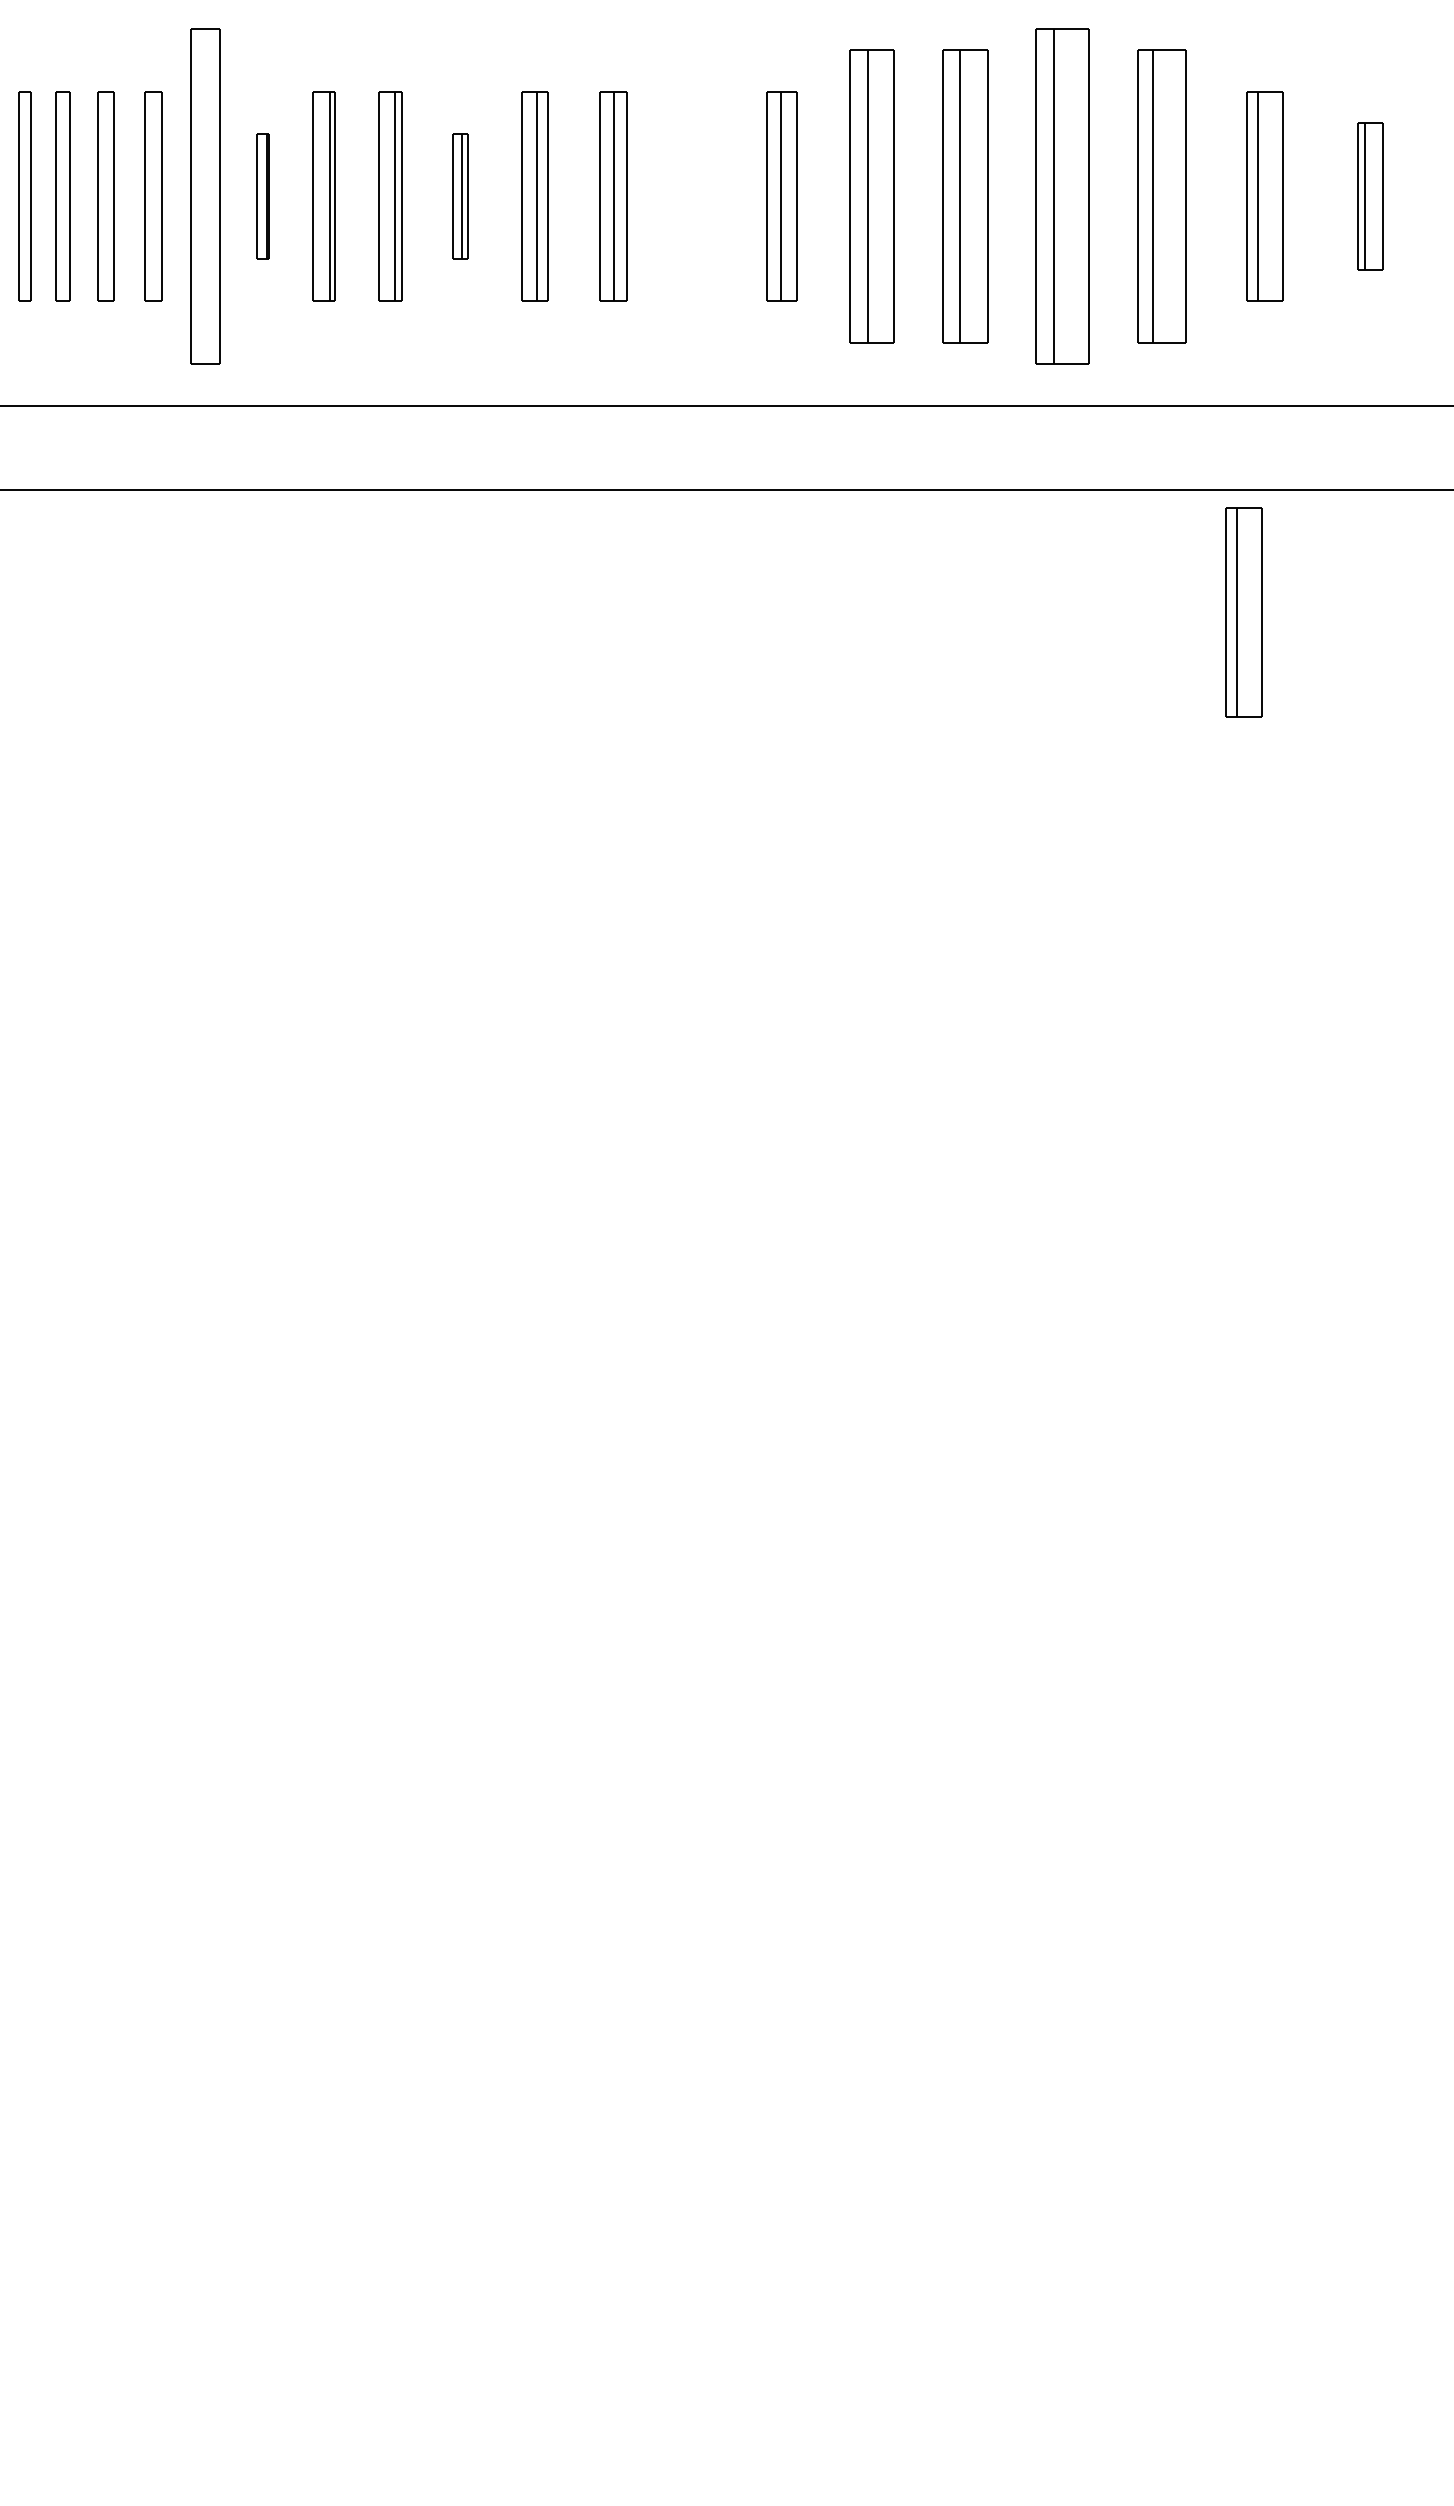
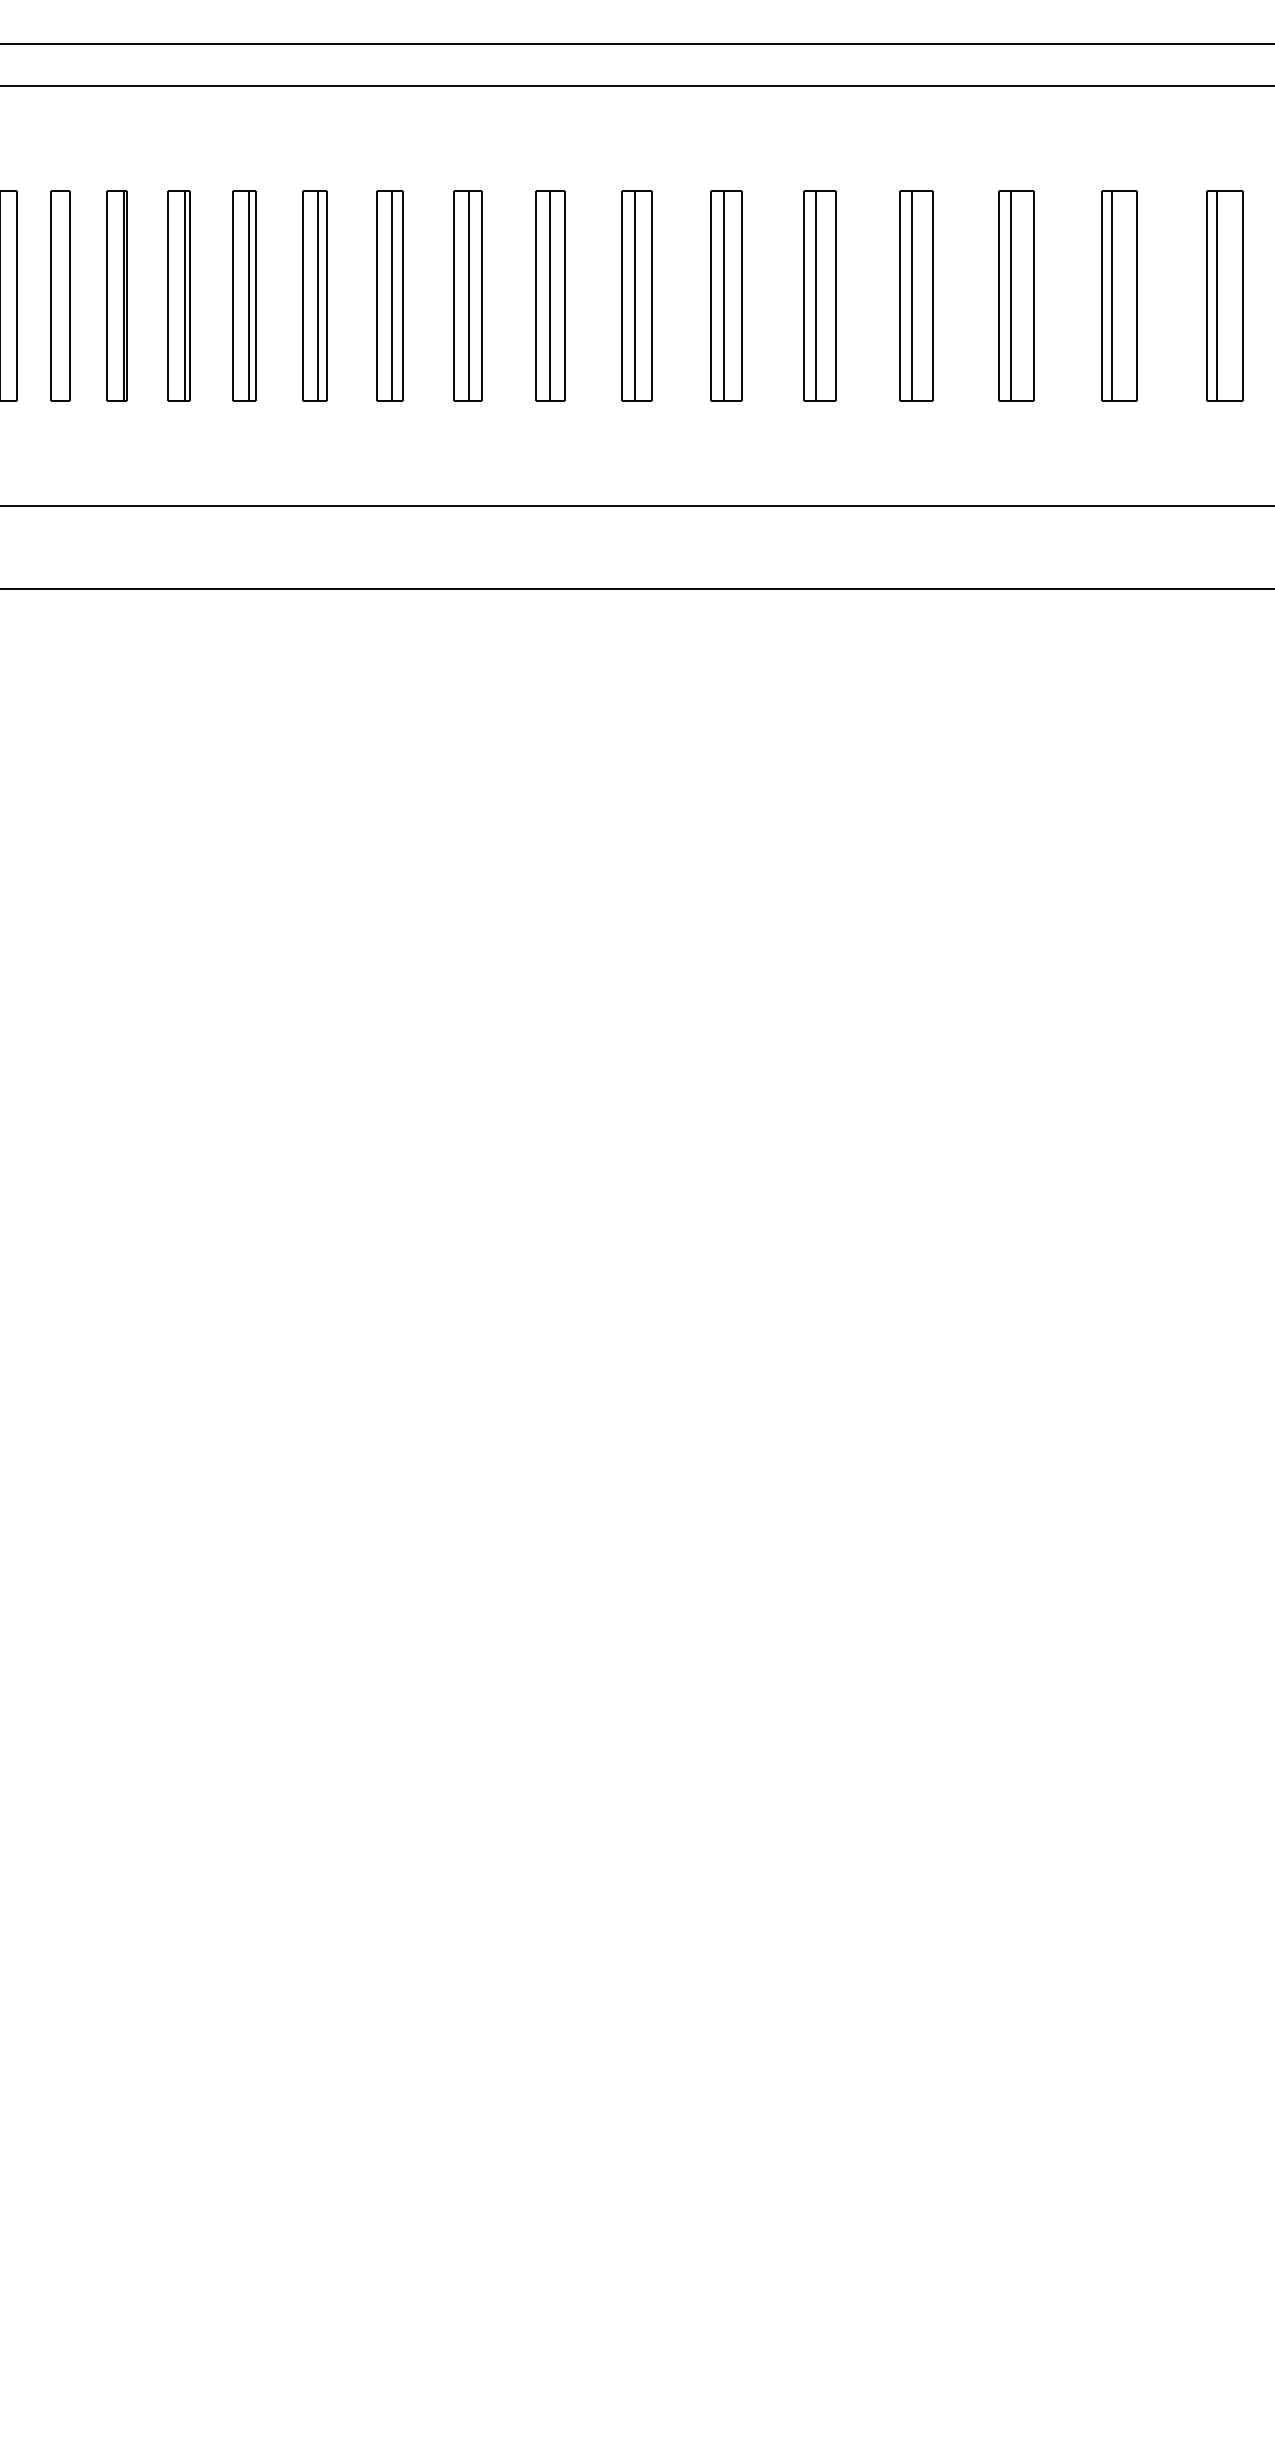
part: (205, 196) -> (60, 295), size x0.62
part: (262, 196) -> (117, 295), size x1.67
part: (460, 196) -> (315, 295), size x1.67
part: (695, 196) -> (550, 295), added
part: (872, 196) -> (727, 295), size x0.71
part: (965, 196) -> (820, 295), size x0.71
part: (1061, 196) -> (916, 295), size x0.62
part: (1161, 196) -> (1016, 295), size x0.71
part: (1370, 196) -> (1225, 295), size x1.43
part: (1243, 612) -> (1098, 711), removed

